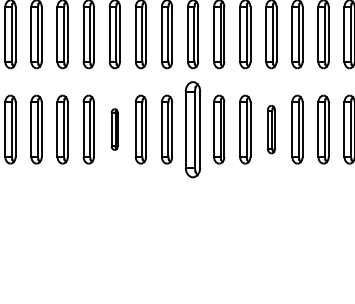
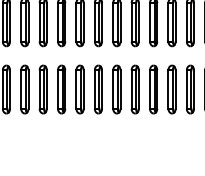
part: (114, 129) -> (43, 89), size x1.67
part: (193, 129) -> (98, 89), size x0.71
part: (271, 129) -> (153, 89), size x1.43

